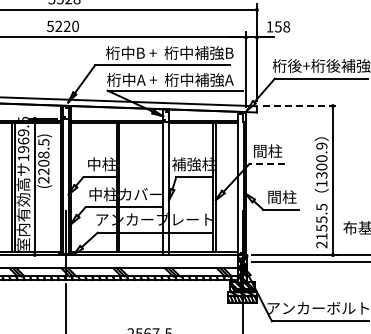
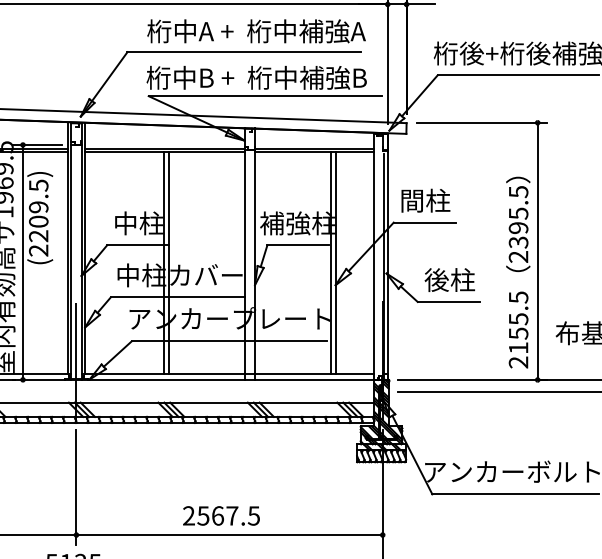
text: (169, 52) -> (255, 30), 桁中B +  桁中補強B -> 桁中A +  桁中補強A
text: (169, 79) -> (255, 76), 桁中A +  桁中補強A -> 桁中B +  桁中補強B
line: (300, 106) -> (481, 123), dashed -> solid
text: (43, 154) -> (38, 206), (2208.5) -> (2209.5)
line: (267, 163) -> (424, 221), dashed -> solid
text: (321, 164) -> (517, 223), 1300.9 -> 2395.5
text: (274, 197) -> (436, 280), 間柱 -> 後柱

